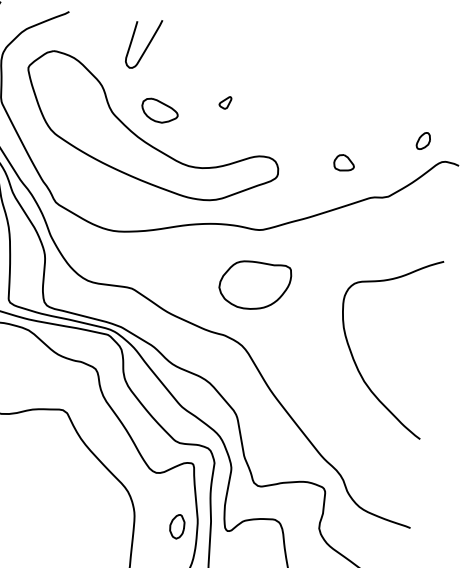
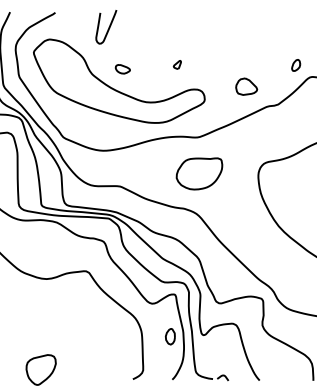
part: (224, 101) -> (176, 64), moved
part: (159, 111) -> (122, 69), size x0.6
part: (343, 162) -> (246, 86), size x1.6

